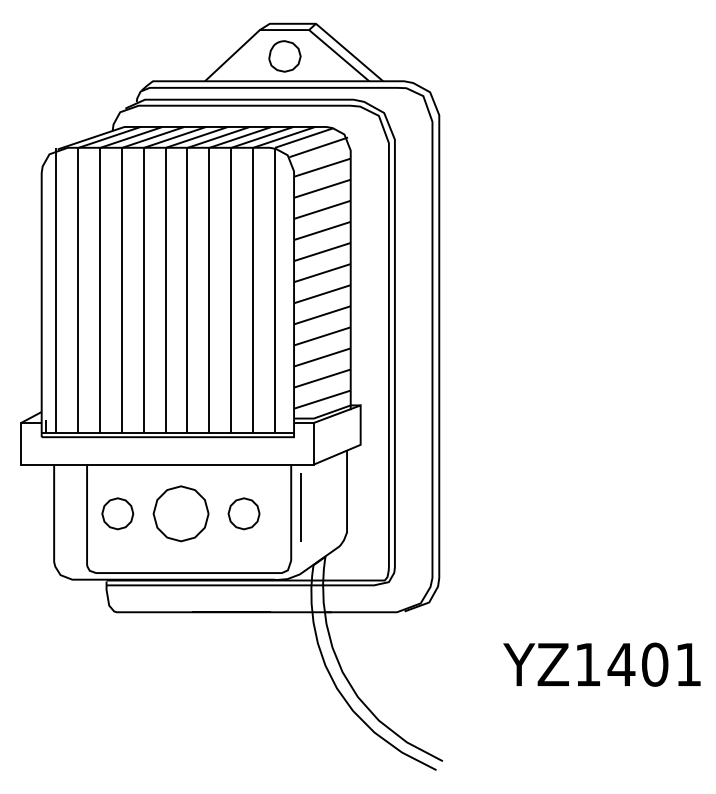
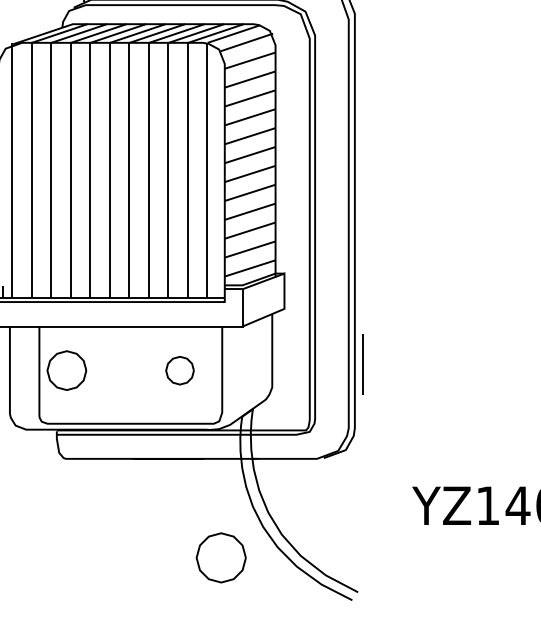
line: (300, 507) -> (362, 365), moved
part: (117, 513) -> (66, 370), size x1.4
part: (180, 513) -> (220, 557), moved

